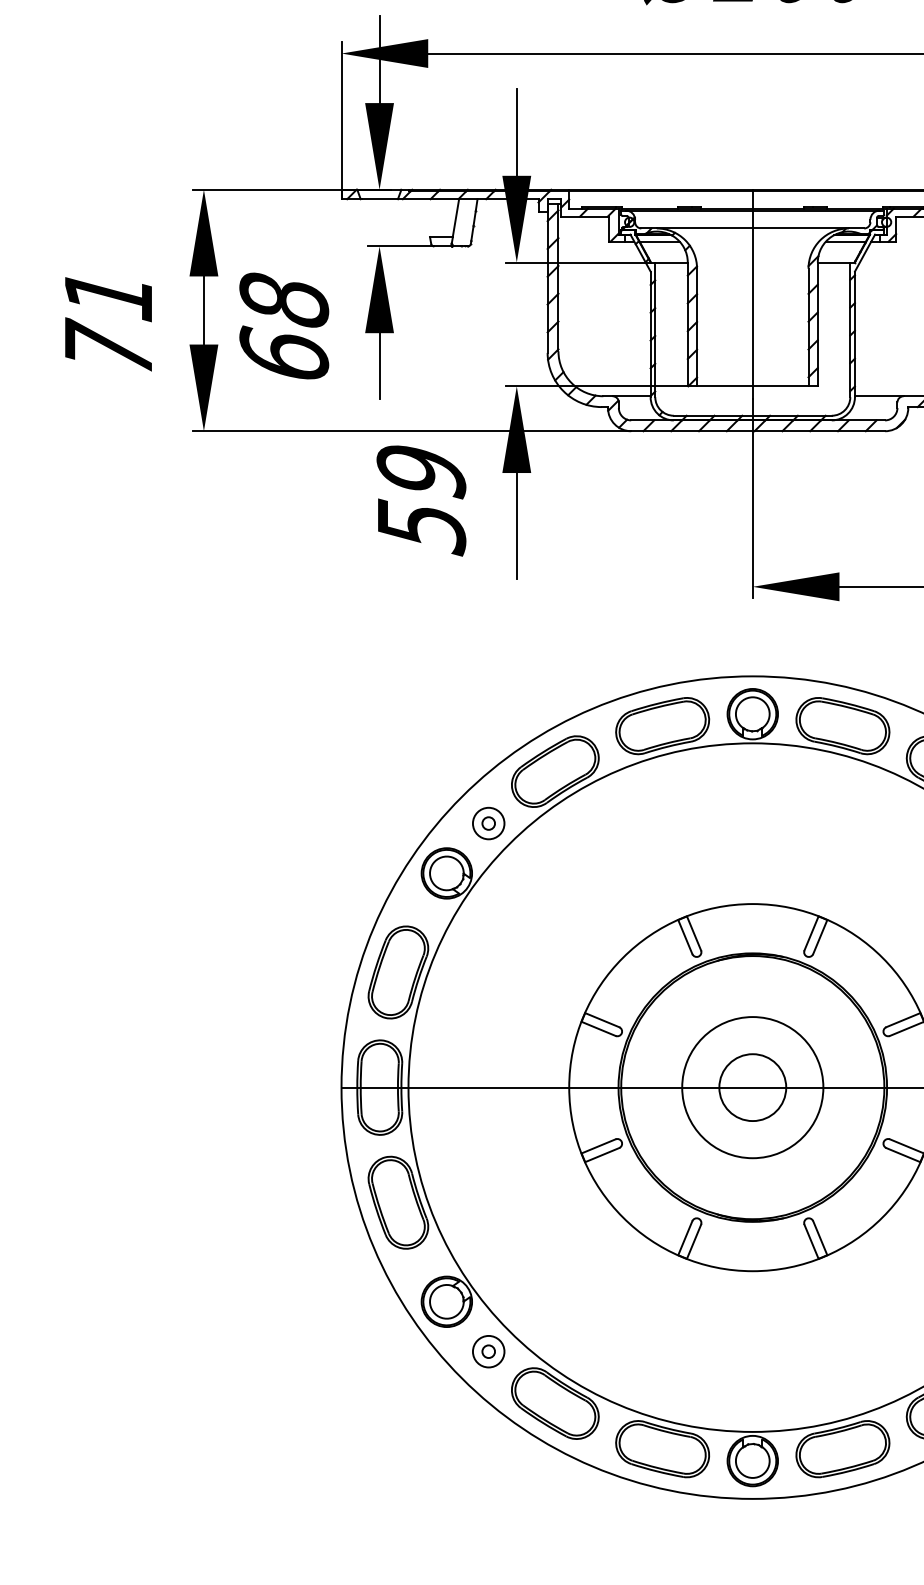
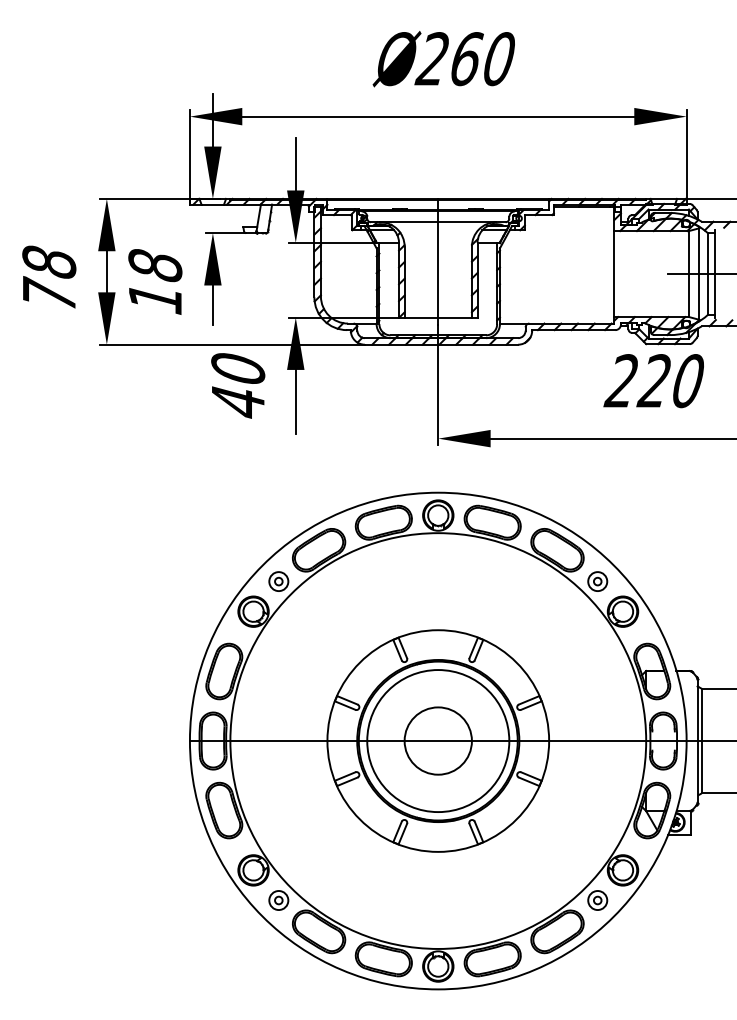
text: (108, 293) -> (49, 261), 71 -> 78
text: (284, 353) -> (155, 297), 68 -> 18
text: (421, 500) -> (238, 386), 59 -> 40
circle: (751, 1086) -> (437, 740), size x1.67
circle: (753, 1088) -> (438, 741), size x1.67

